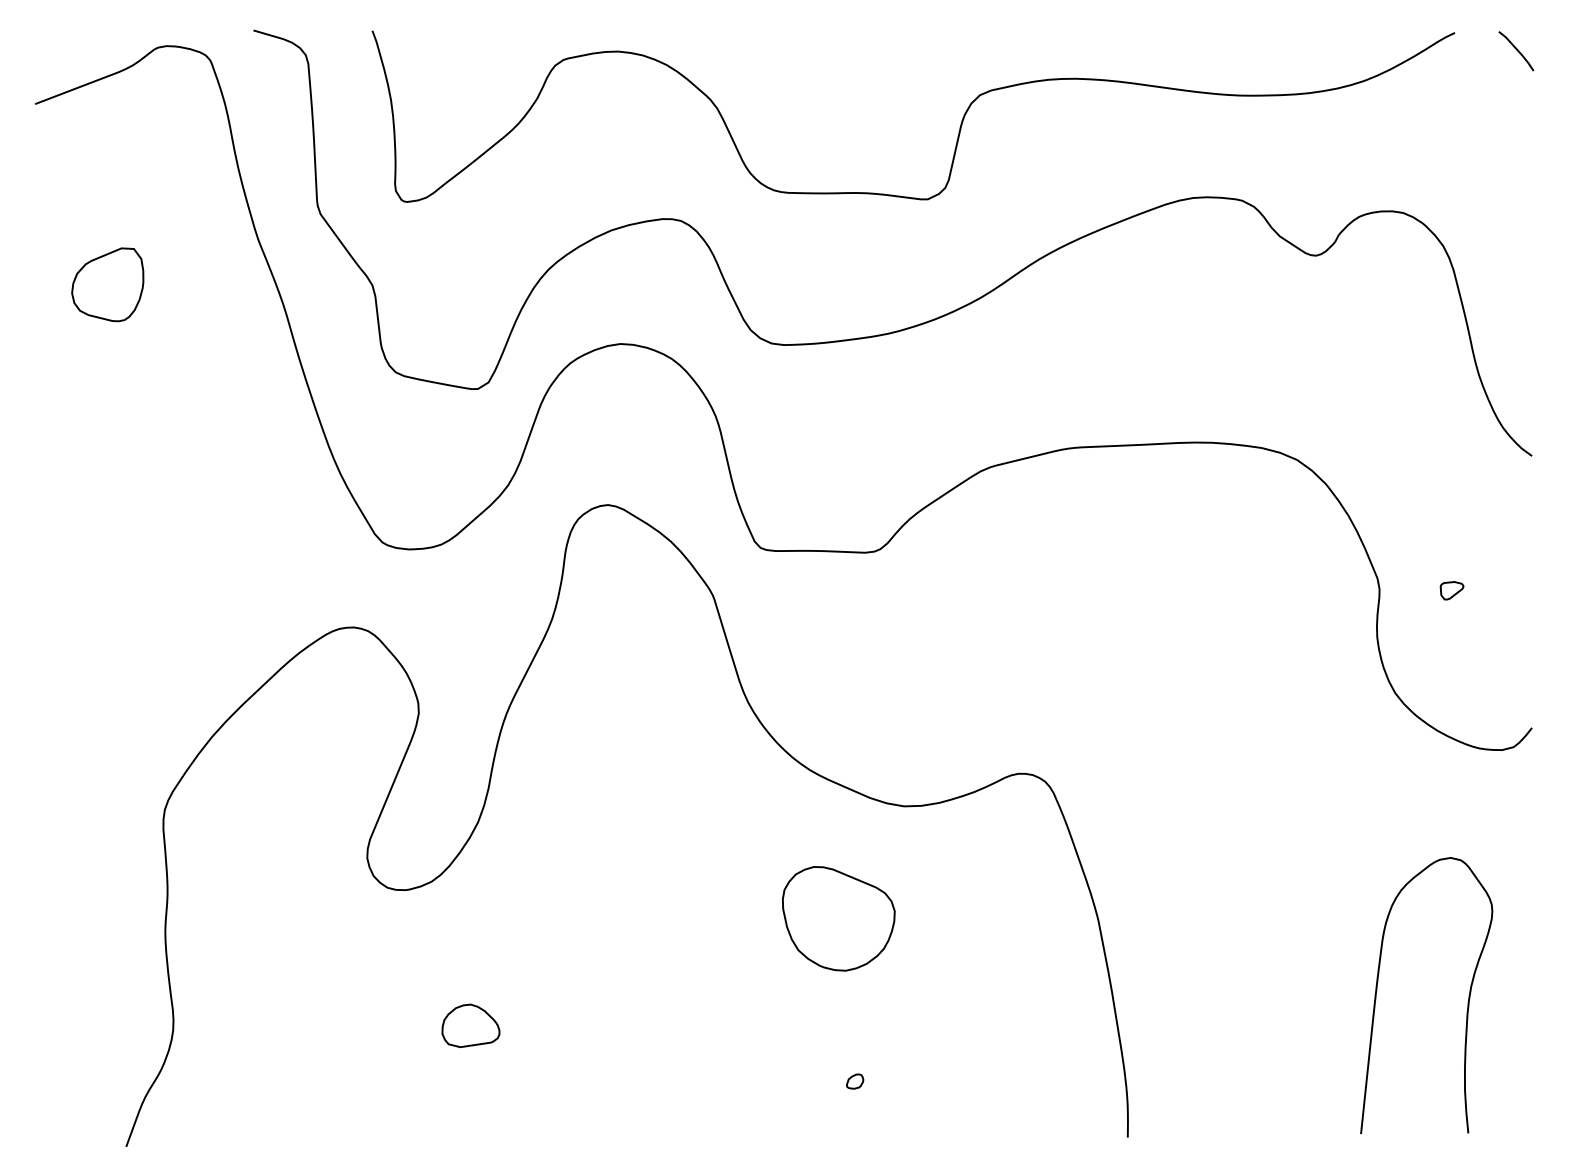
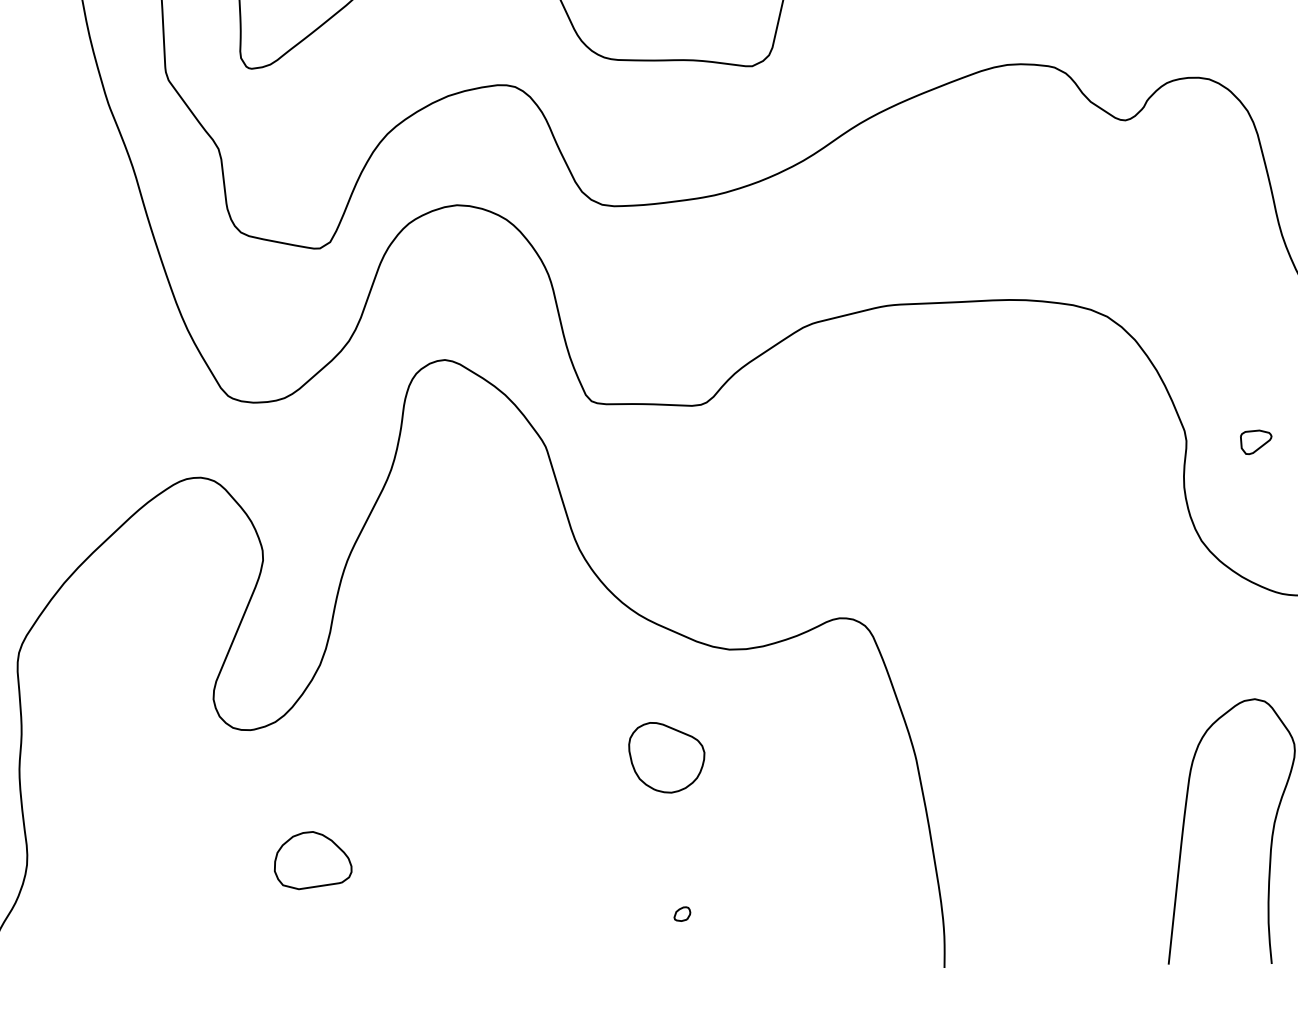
part: (1451, 590) -> (1255, 442), size x1.4
part: (838, 918) -> (666, 757), size x0.7
part: (470, 1025) -> (312, 860), size x1.4

